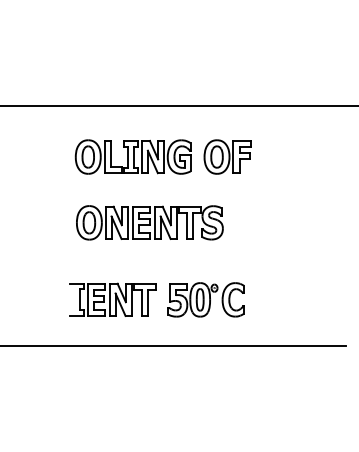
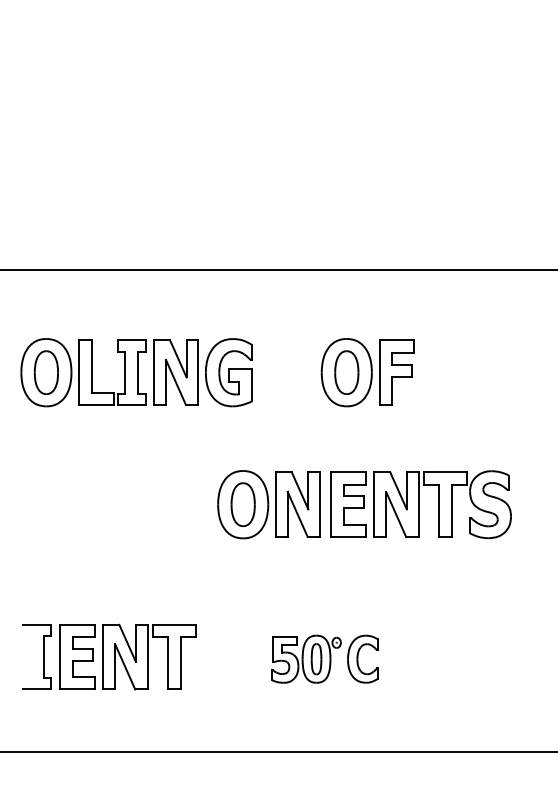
part: (132, 156) -> (135, 371), moved
part: (149, 222) -> (363, 503), moved
part: (112, 299) -> (109, 656), moved
part: (205, 299) -> (323, 658), size x0.7

